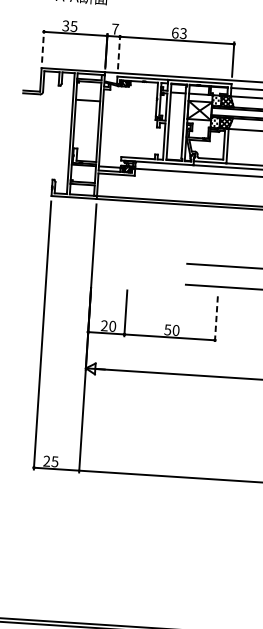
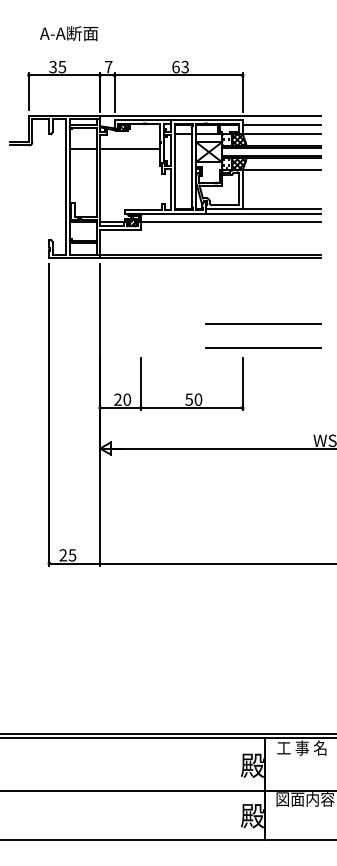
line: (43, 46) -> (29, 91), dashed -> solid
line: (119, 52) -> (114, 92), dashed -> solid
line: (130, 102) -> (130, 148), added
line: (216, 319) -> (242, 384), dashed -> solid

